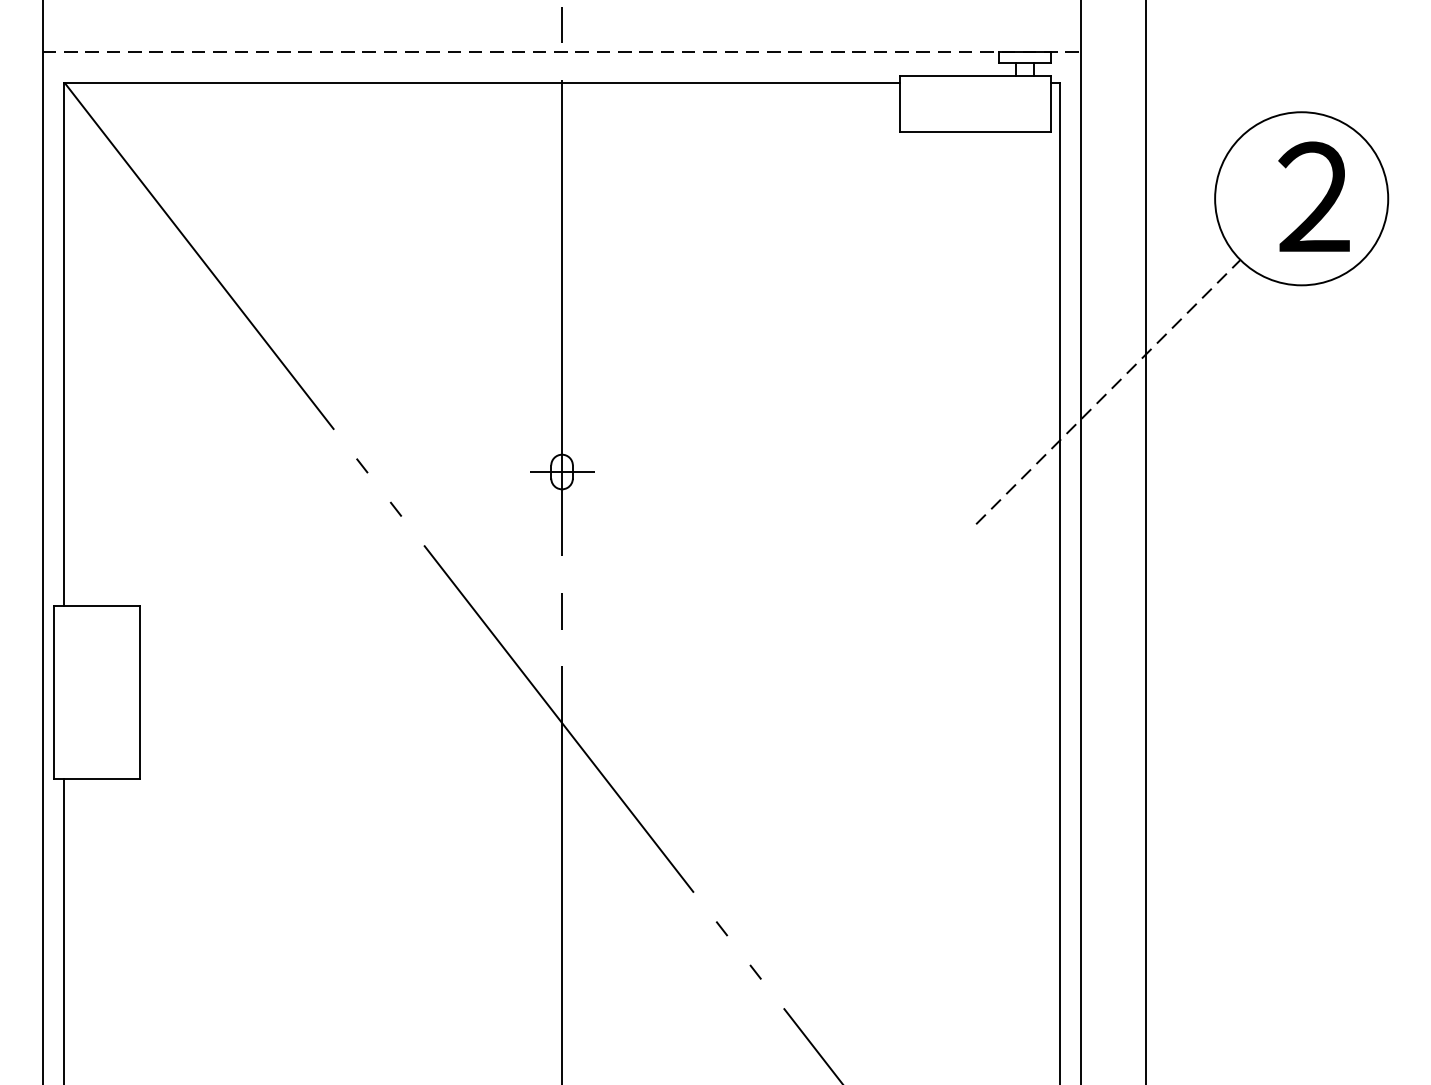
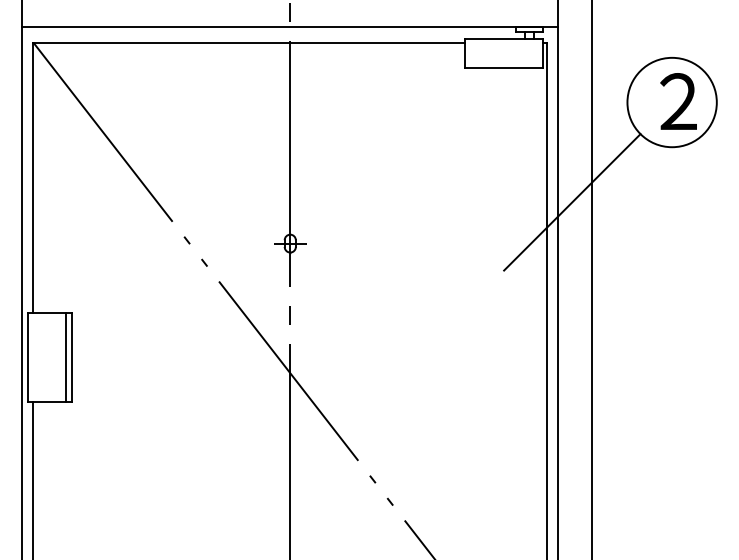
line: (562, 51) -> (290, 26), dashed -> solid
line: (1108, 392) -> (572, 202), dashed -> solid
line: (126, 692) -> (65, 357), added

